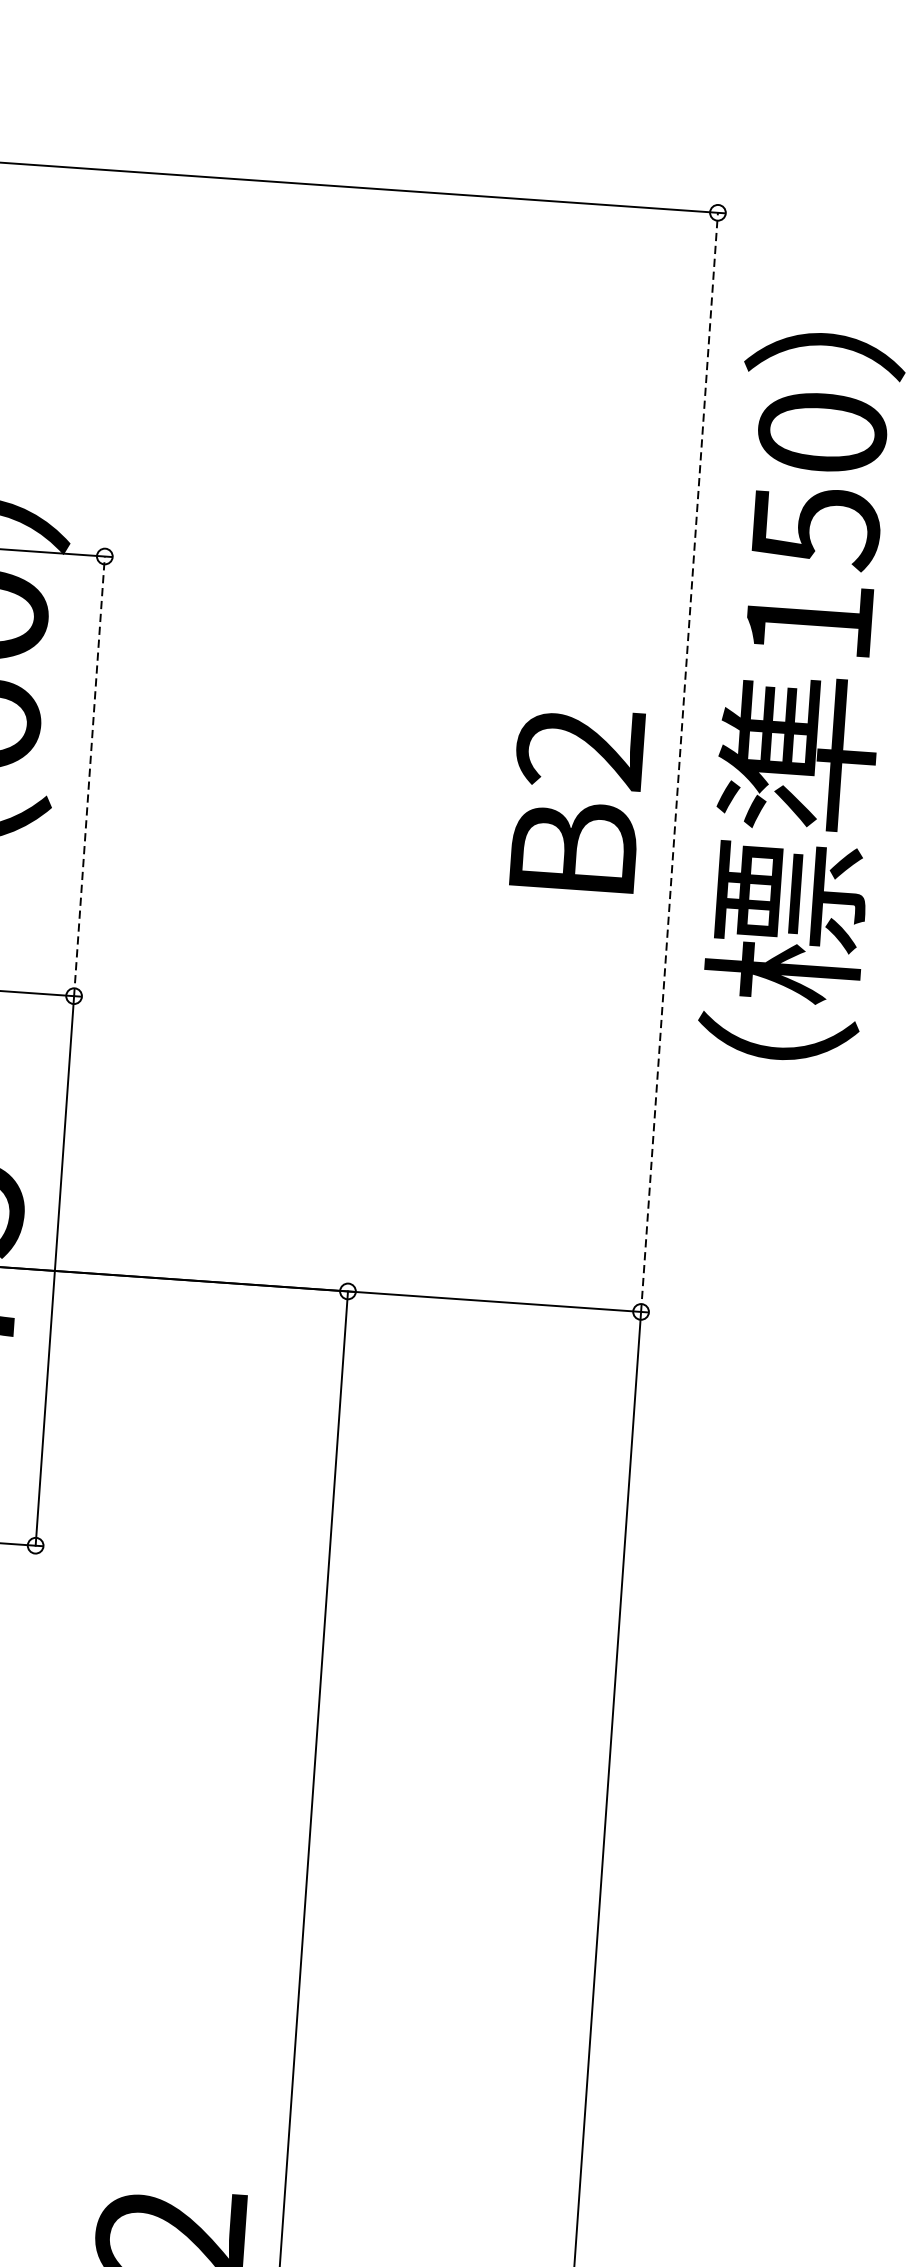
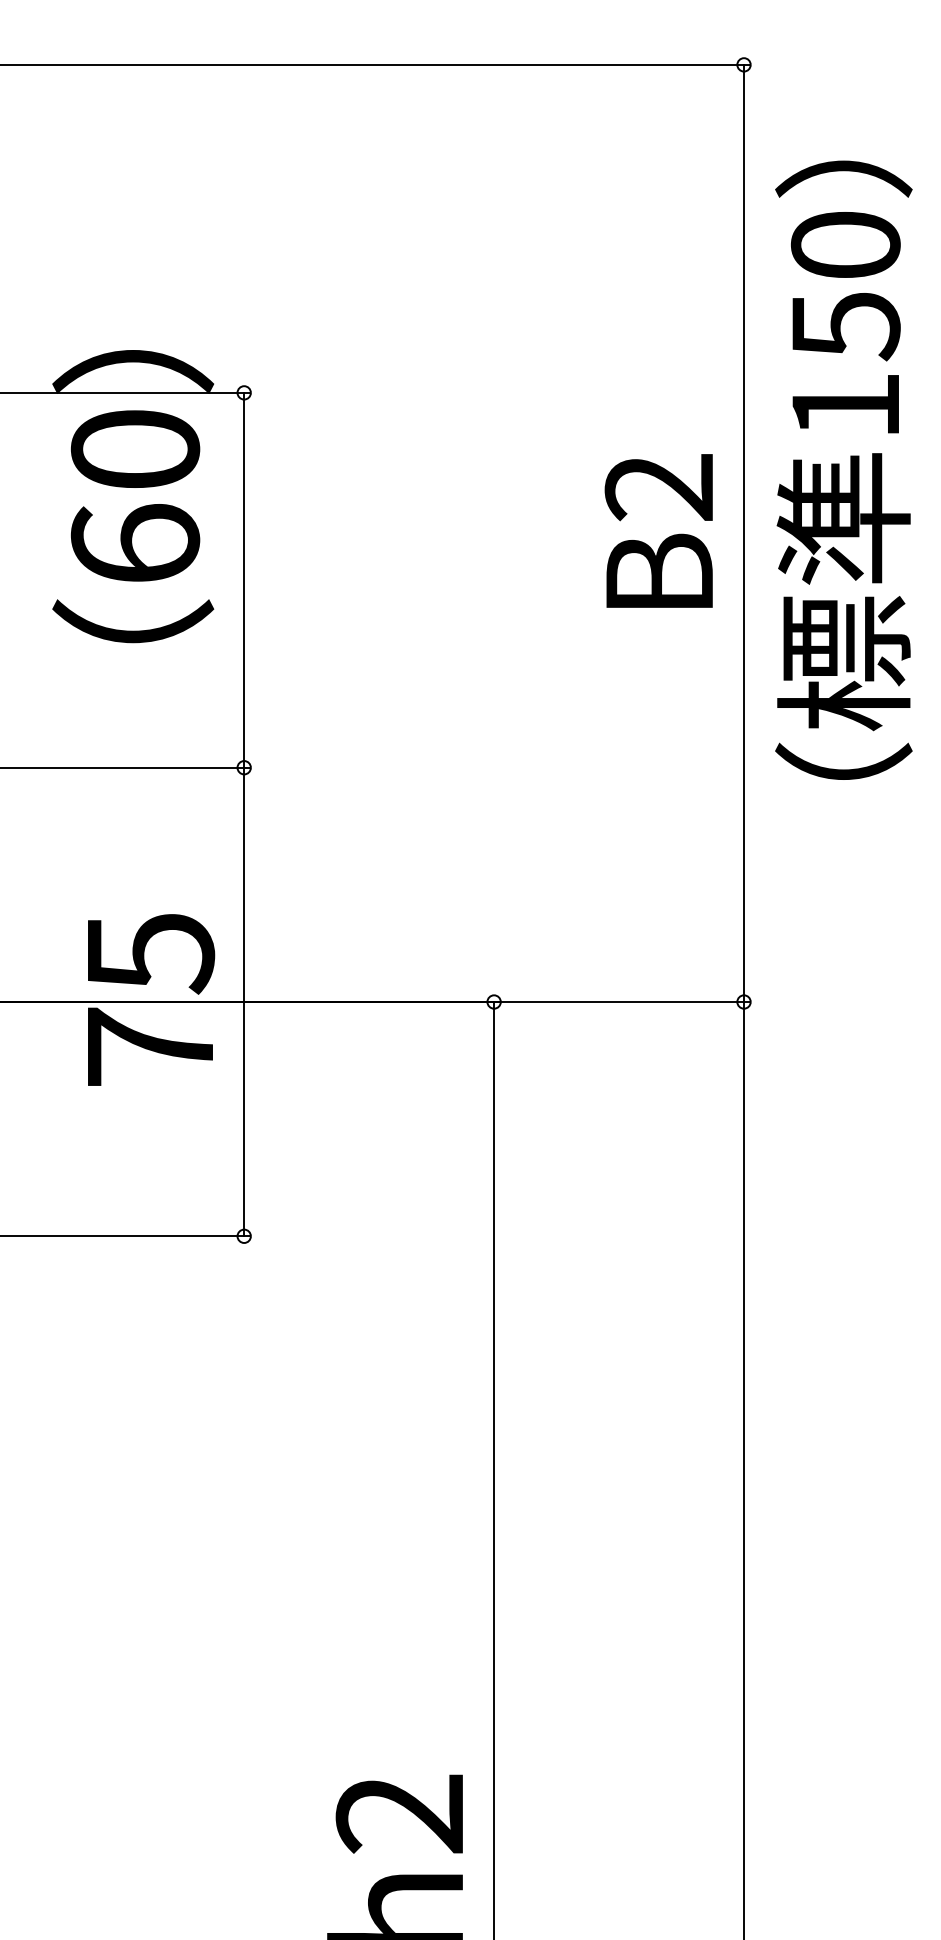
line: (680, 762) -> (744, 533), dashed -> solid
line: (89, 775) -> (244, 579), dashed -> solid
text: (576, 798) -> (658, 530), moved

